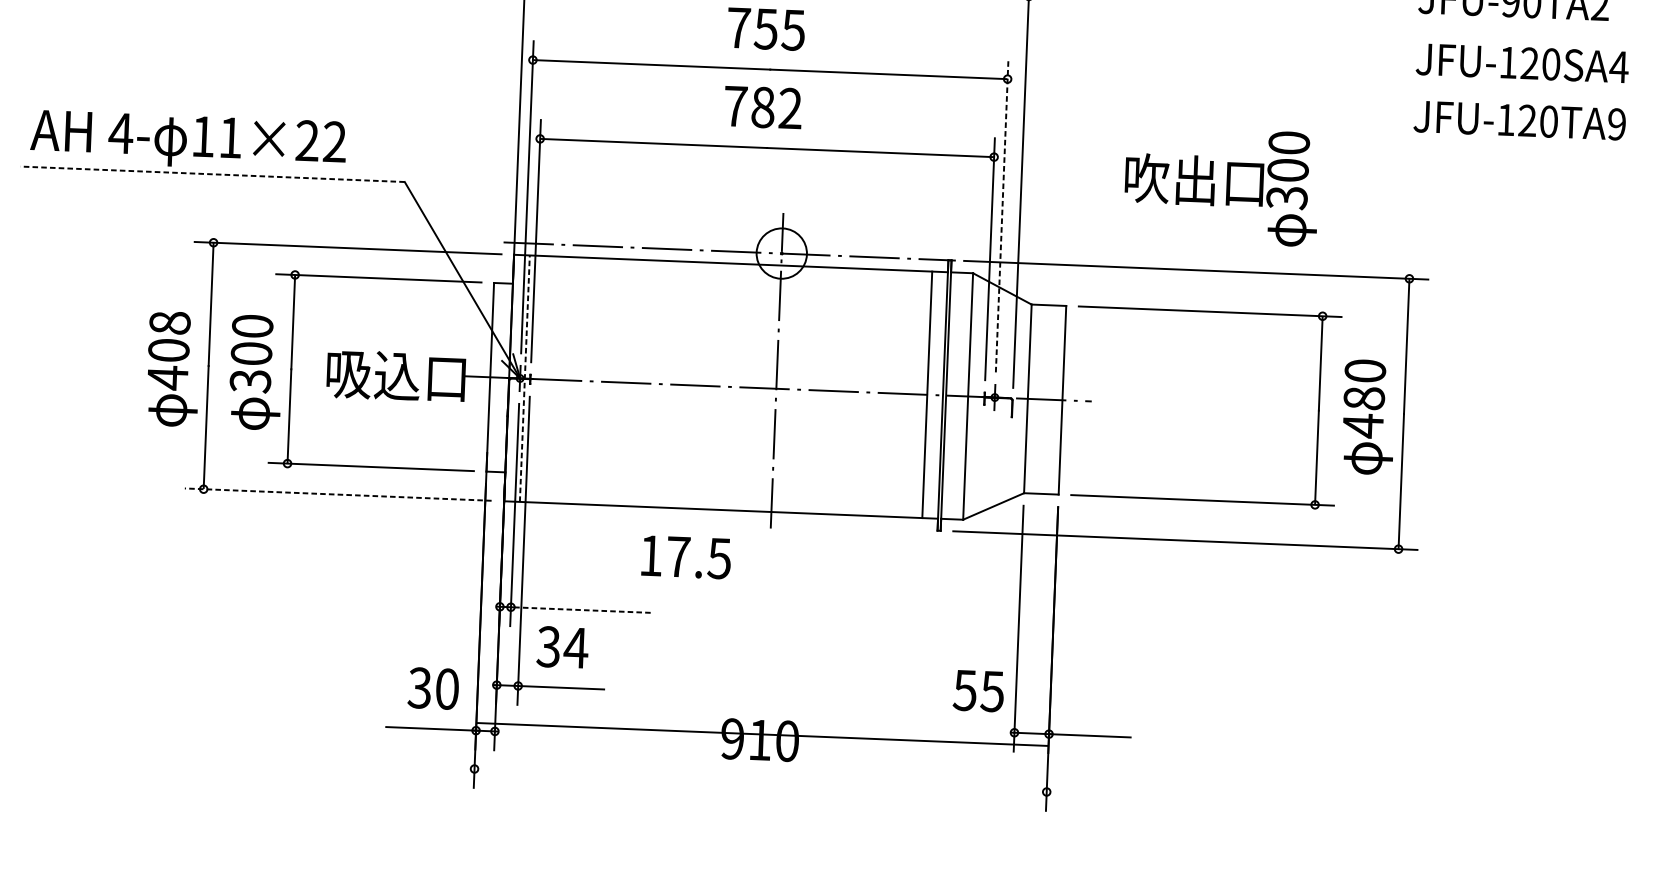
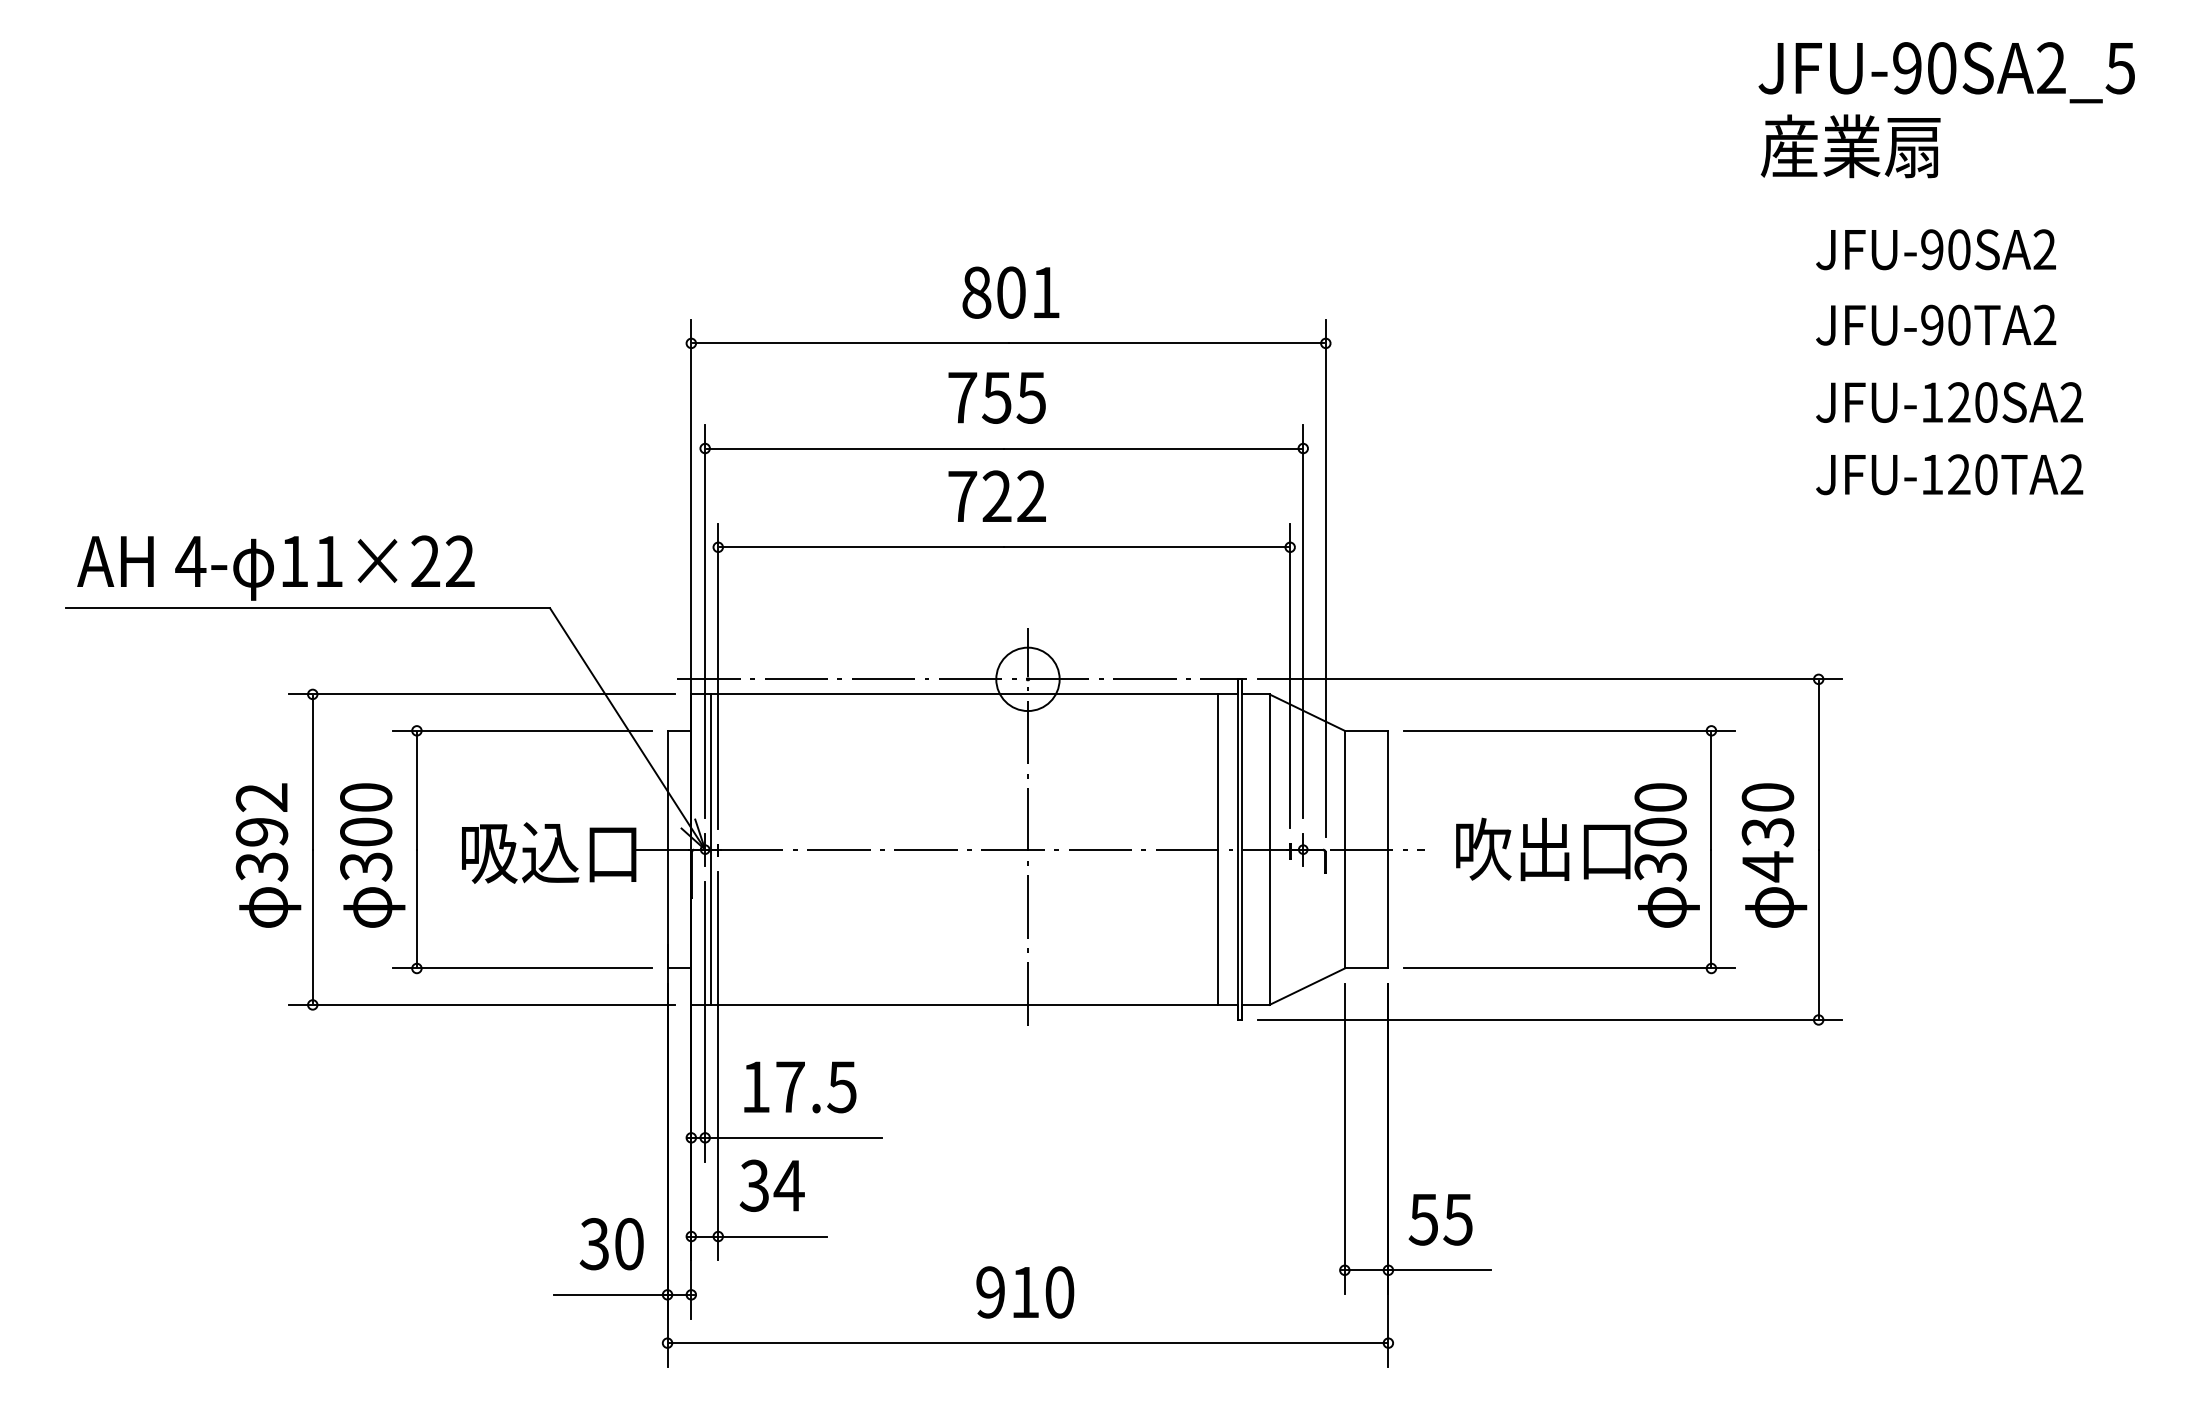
text: (1618, 67) -> (2071, 402), JFU-120SA4 -> JFU-120SA2
text: (762, 107) -> (996, 496), 782 -> 722
text: (1616, 124) -> (2071, 474), JFU-120TA9 -> JFU-120TA2
line: (212, 174) -> (307, 608), dashed -> solid
text: (1221, 186) -> (1577, 855), moved
line: (1002, 216) -> (1303, 621), dashed -> solid
text: (168, 350) -> (261, 832), 408 -> 392
line: (525, 378) -> (711, 849), dashed -> solid
text: (1363, 398) -> (1767, 832), 480 -> 430
line: (337, 494) -> (481, 1004), dashed -> solid
text: (686, 557) -> (800, 1087), moved
line: (583, 609) -> (796, 1137), dashed -> solid
text: (978, 690) -> (1440, 1219), moved
line: (762, 734) -> (1027, 1343), moved

